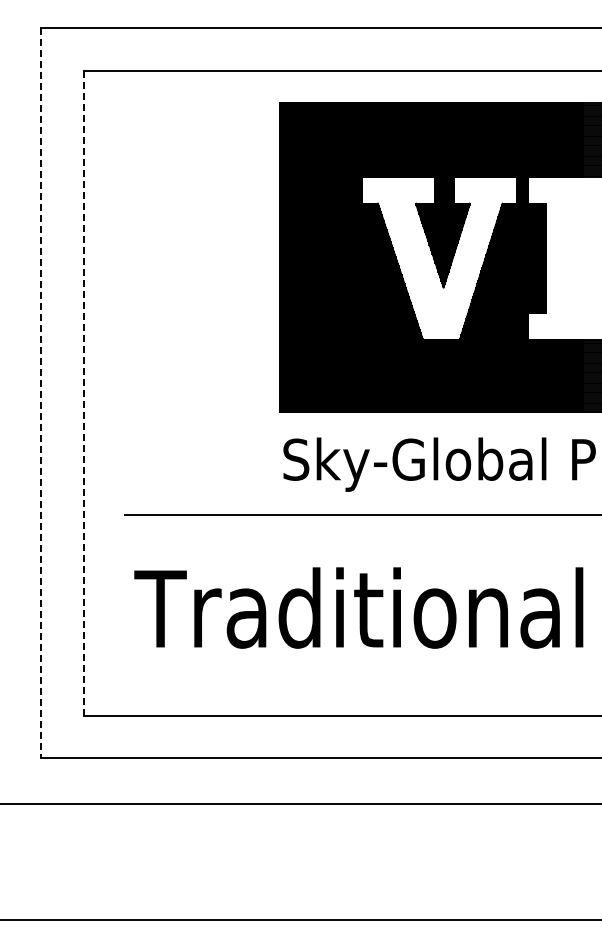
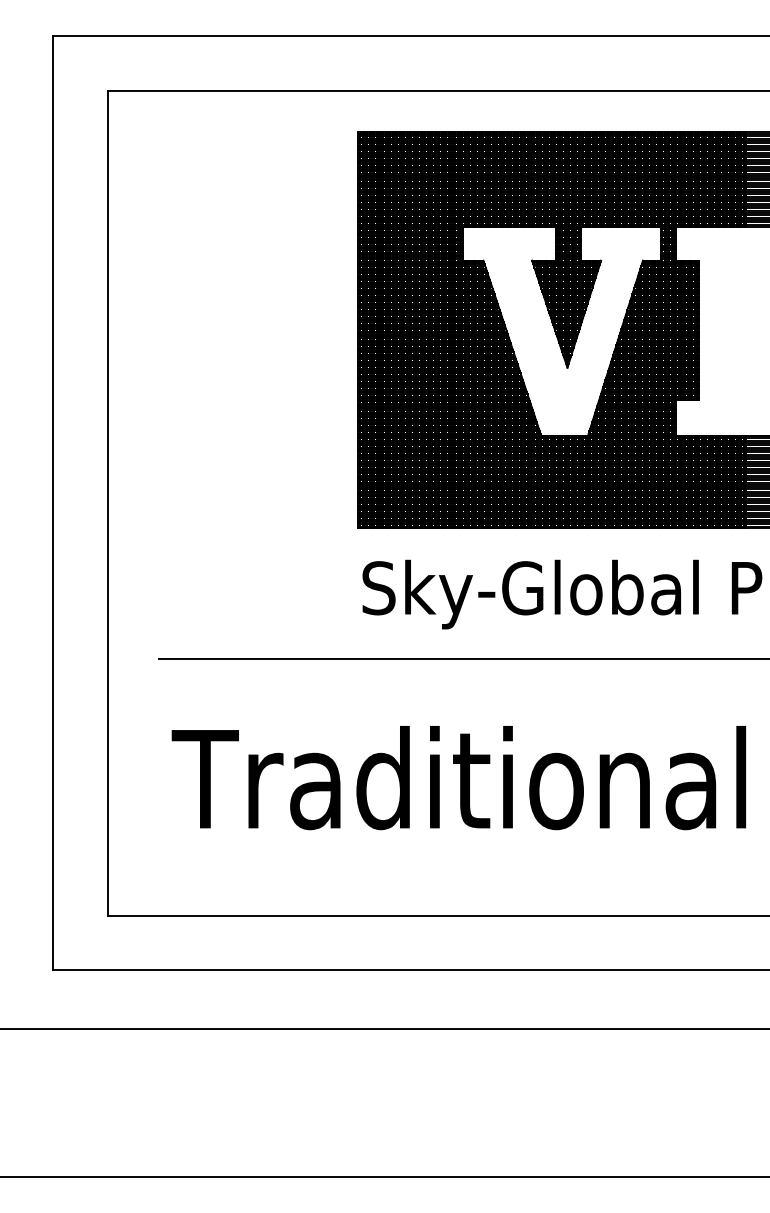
line: (41, 393) -> (53, 503), dashed -> solid
line: (84, 393) -> (108, 503), dashed -> solid

